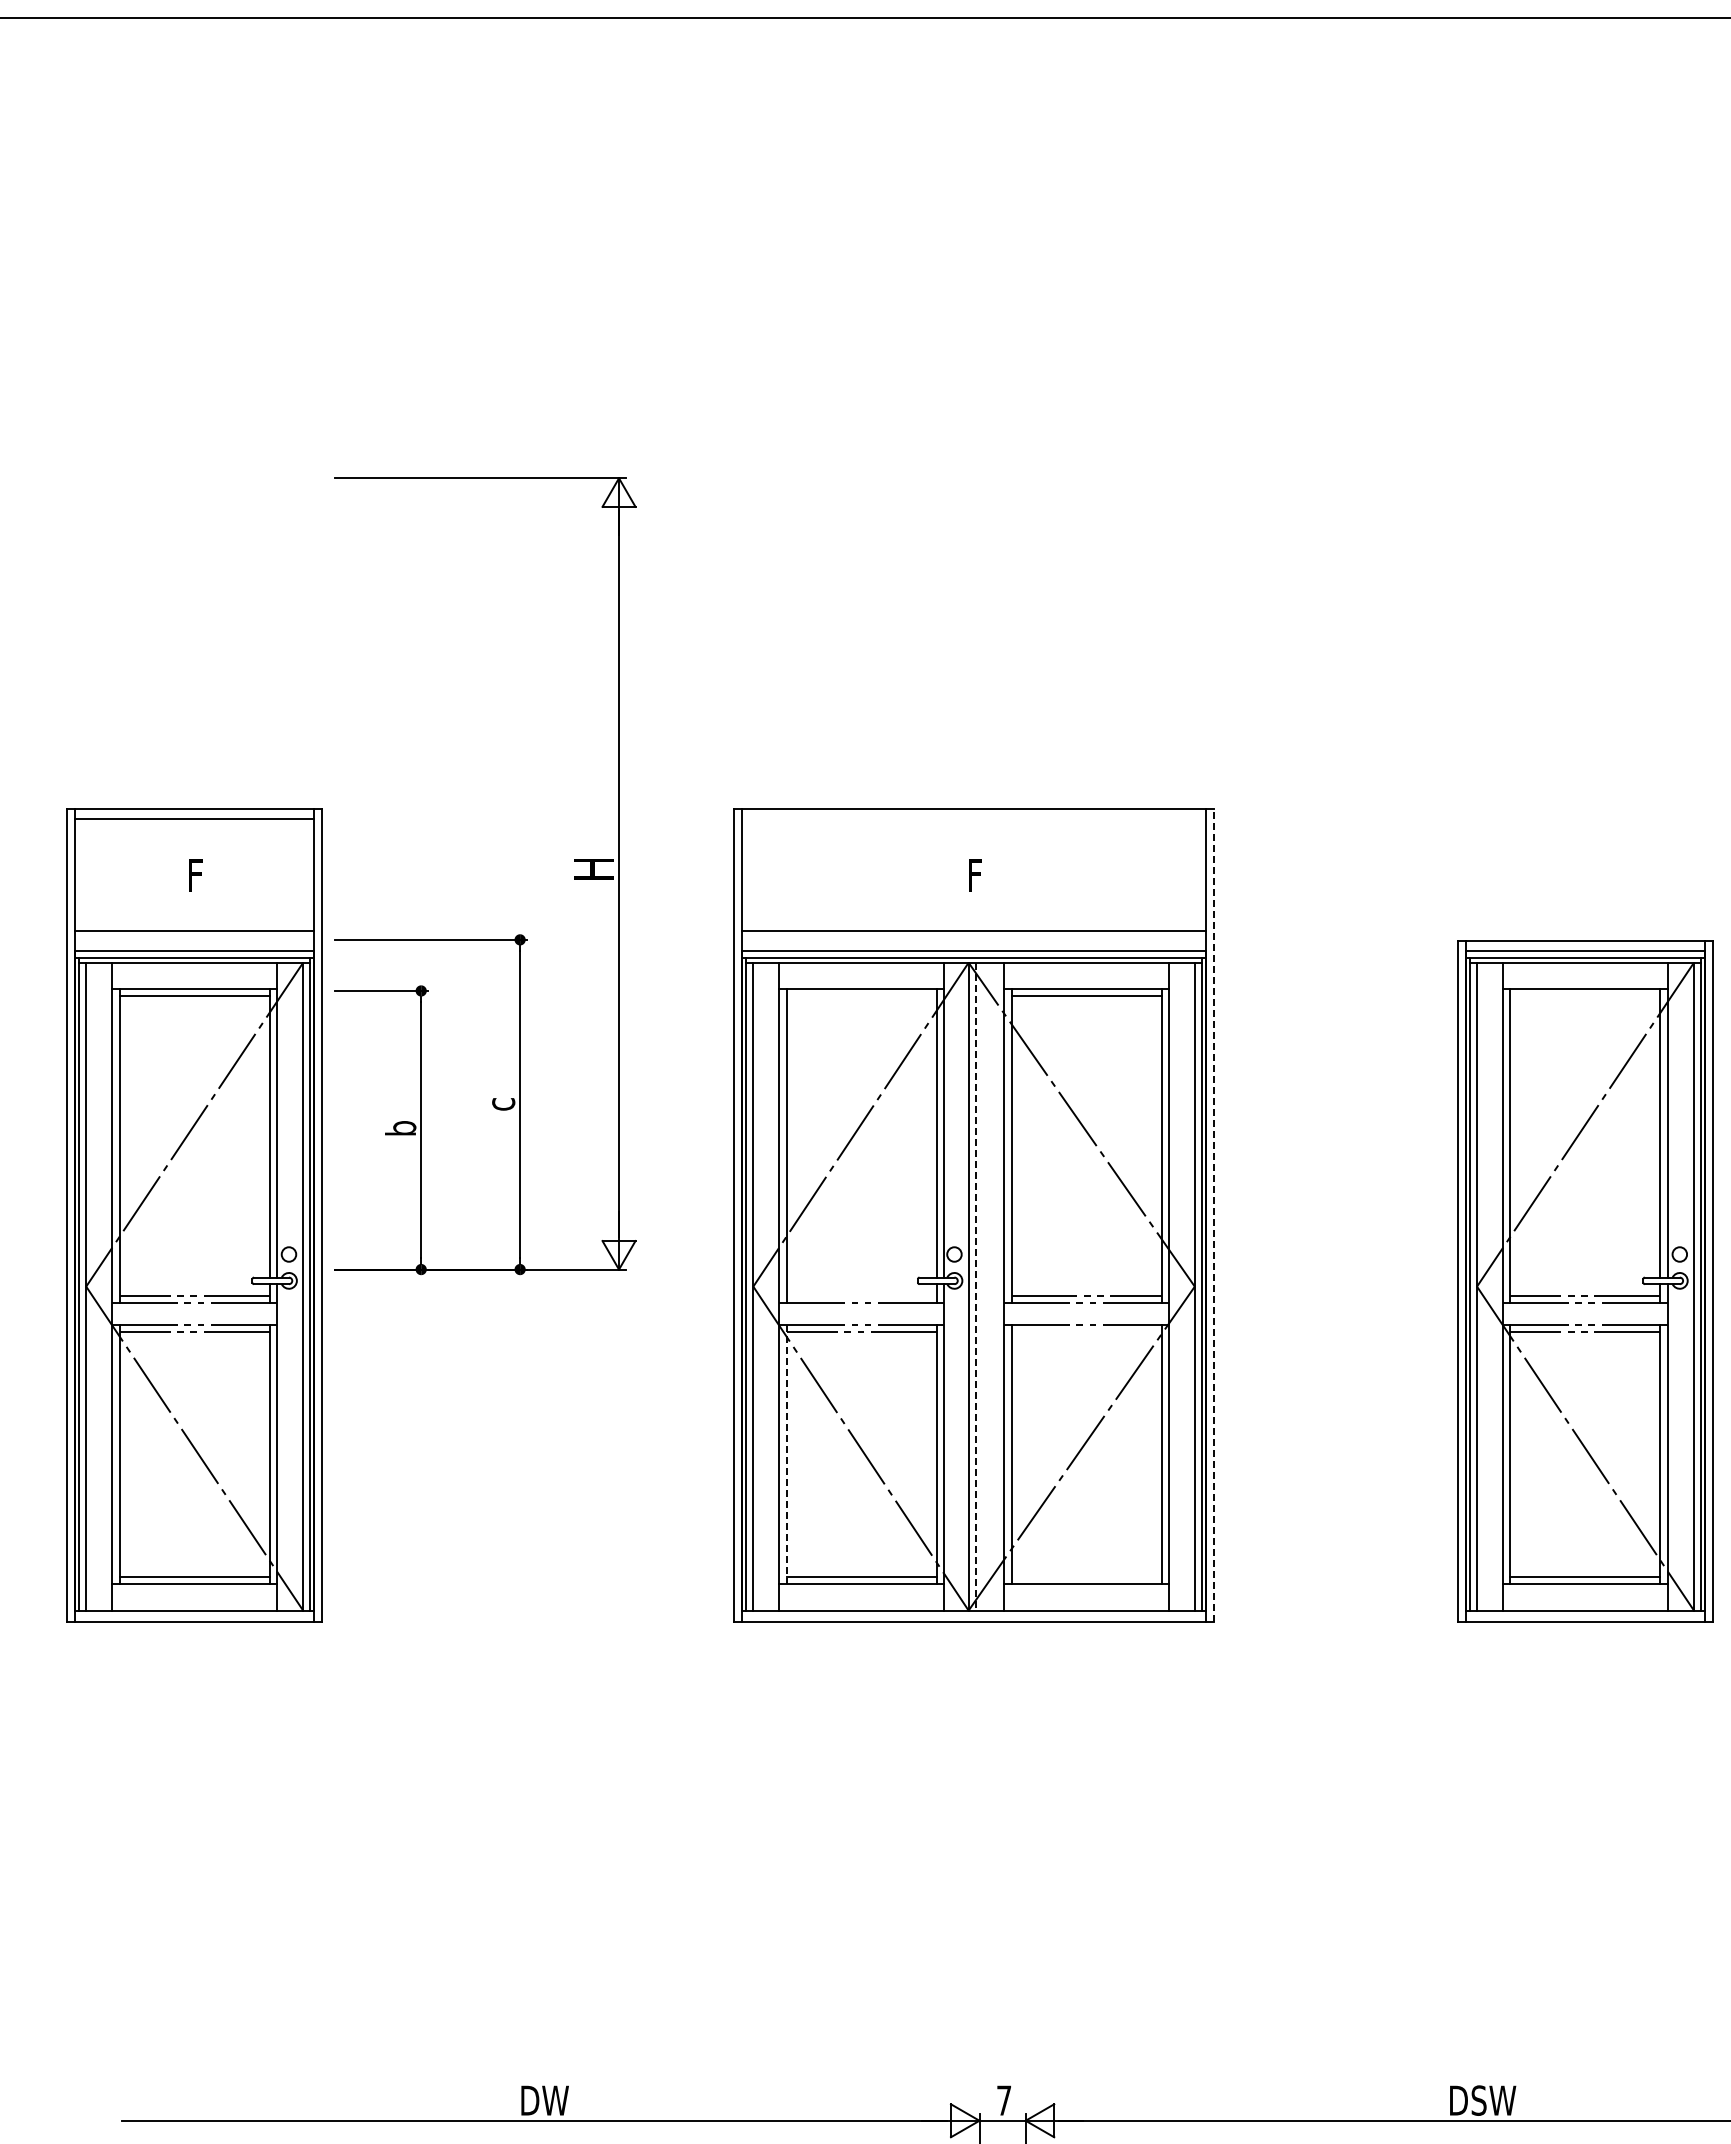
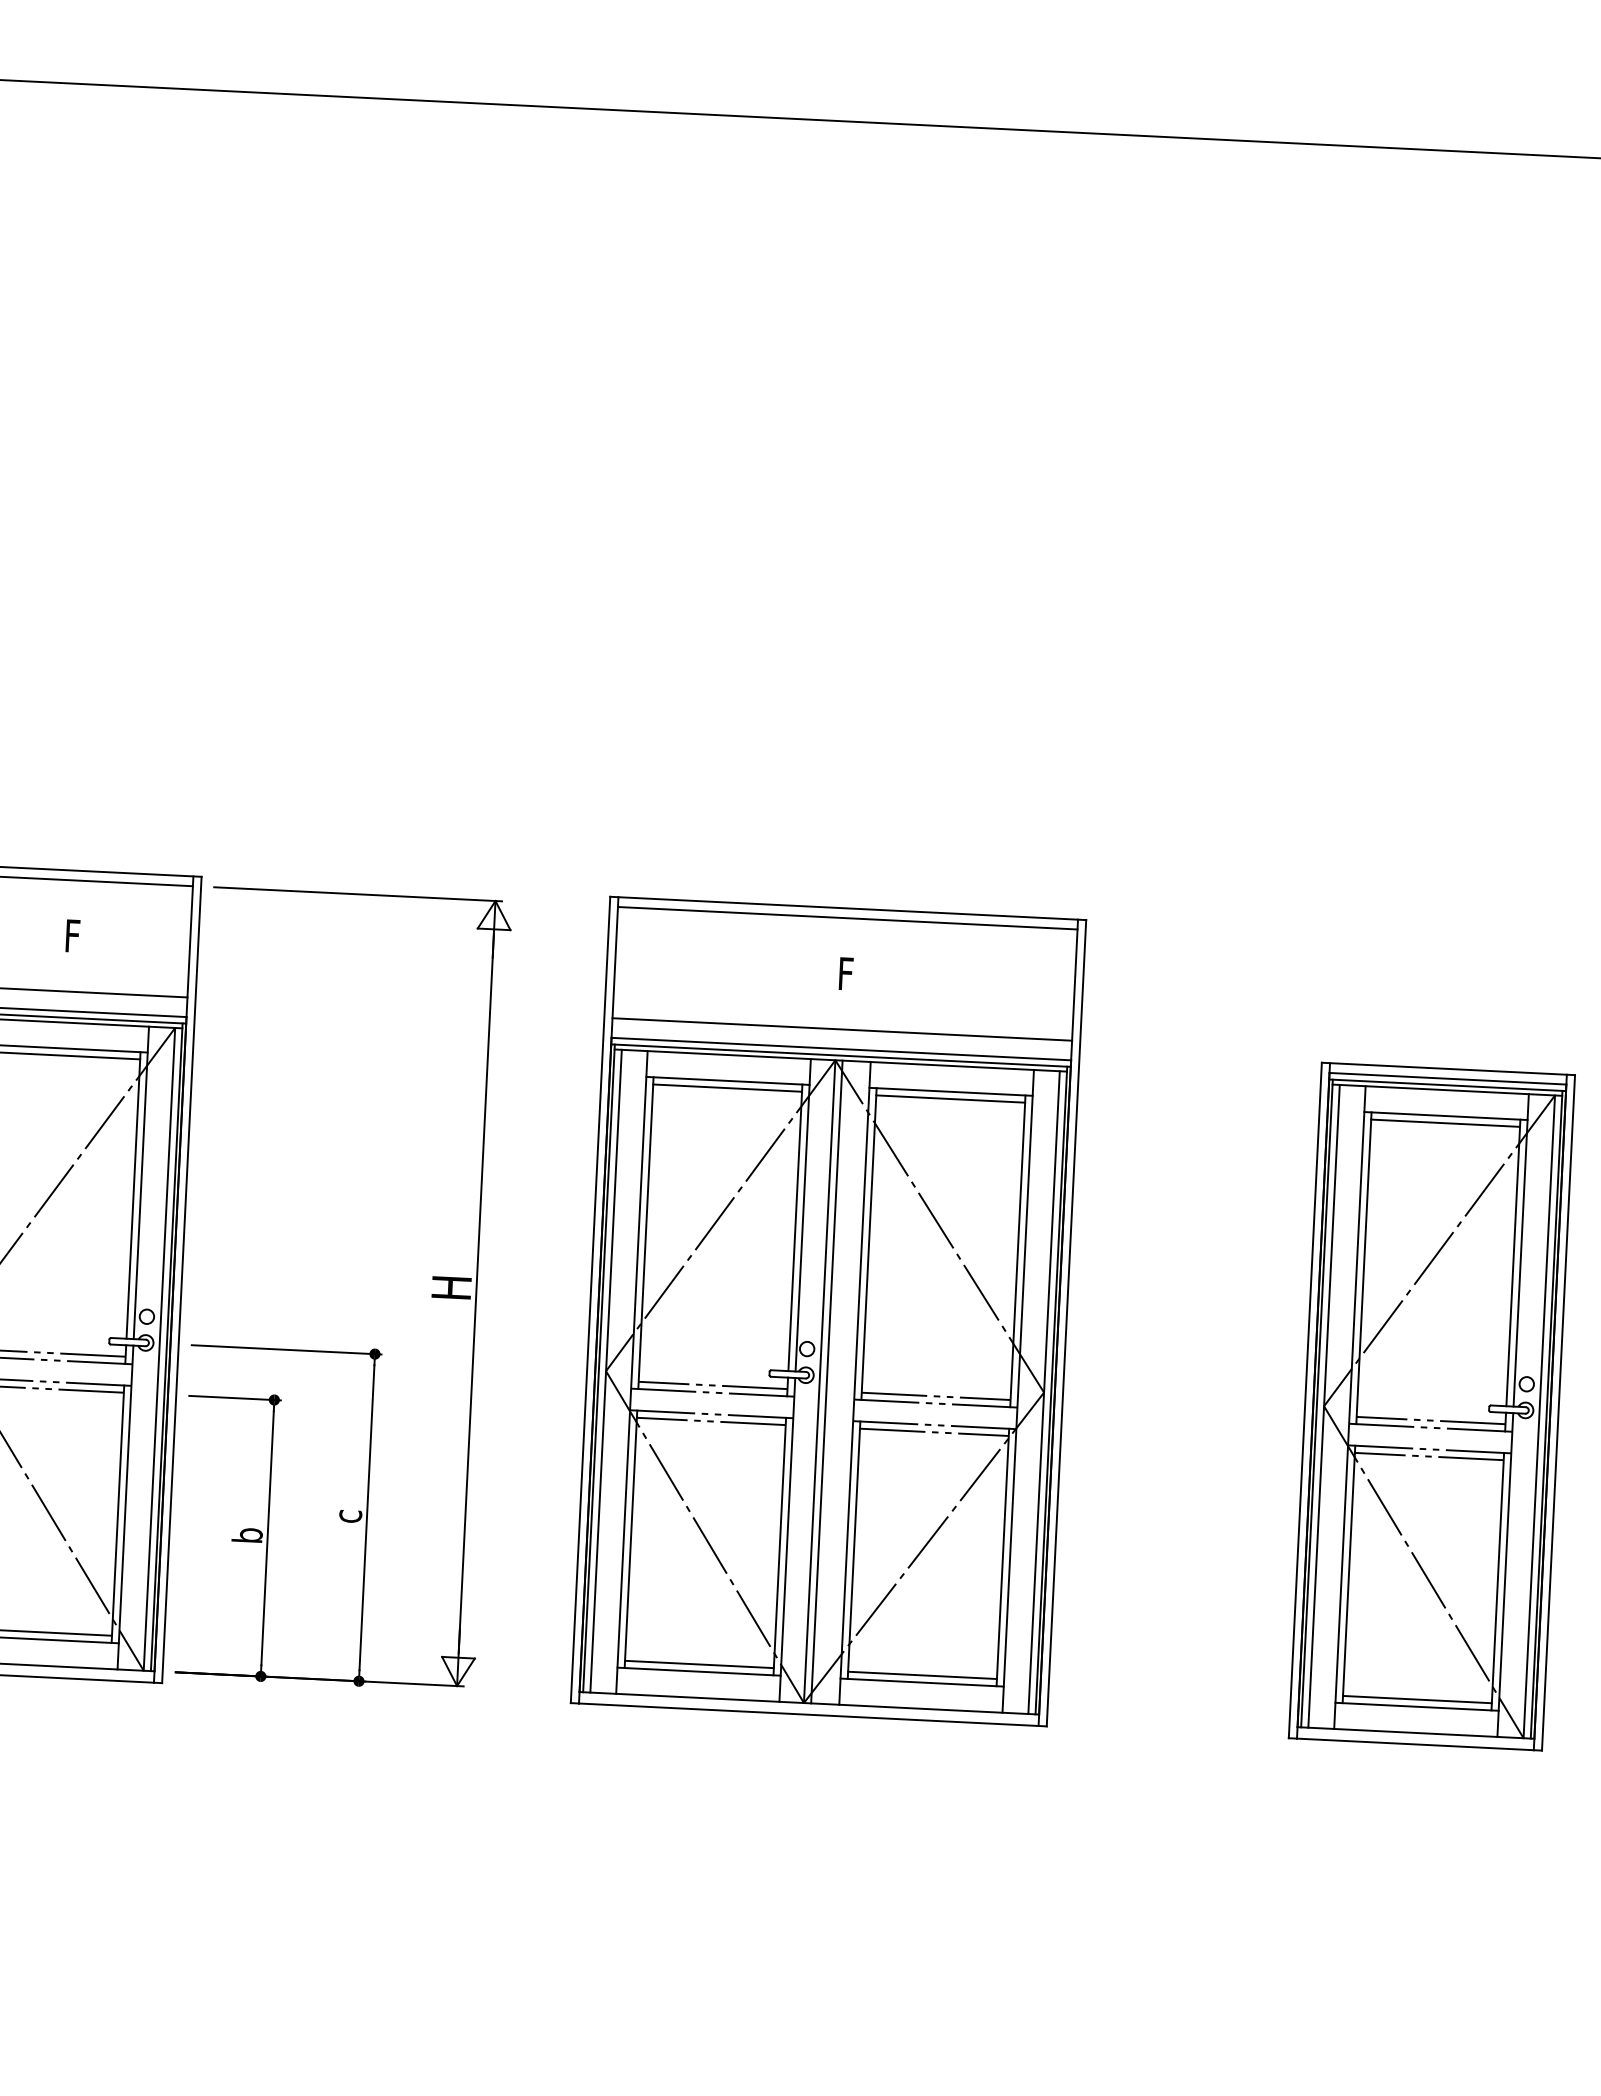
line: (973, 819) -> (847, 918), added
part: (485, 939) -> (340, 1352), moved
line: (861, 996) -> (727, 1088), added
line: (1585, 996) -> (1445, 1123), added
line: (1213, 1215) -> (1066, 1322), dashed -> solid
line: (975, 1286) -> (826, 1381), dashed -> solid
line: (861, 1295) -> (712, 1385), added
line: (1086, 1331) -> (934, 1431), added
line: (786, 1454) -> (630, 1539), dashed -> solid
line: (1086, 1576) -> (922, 1674), added

